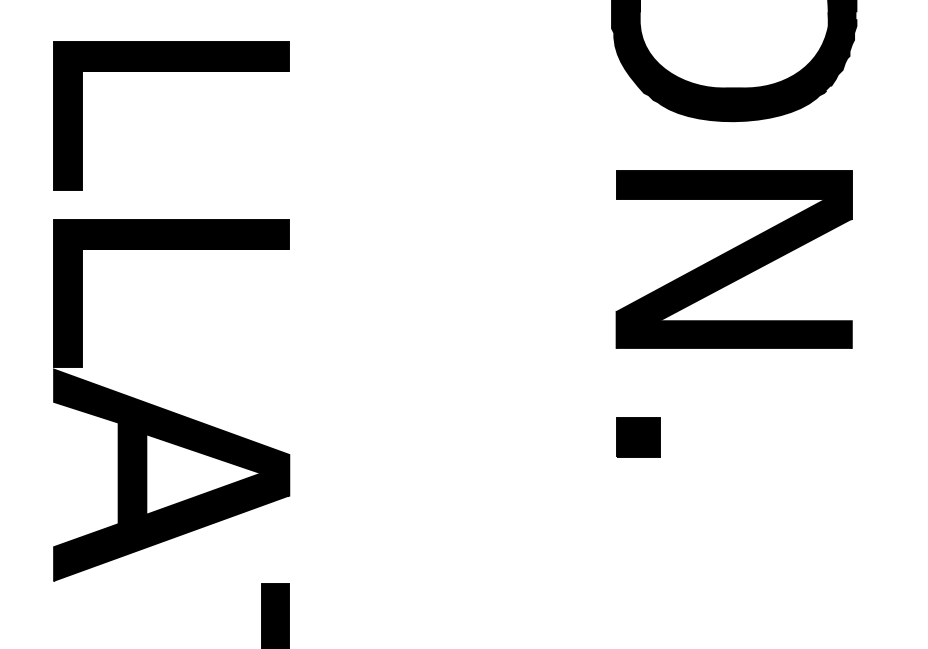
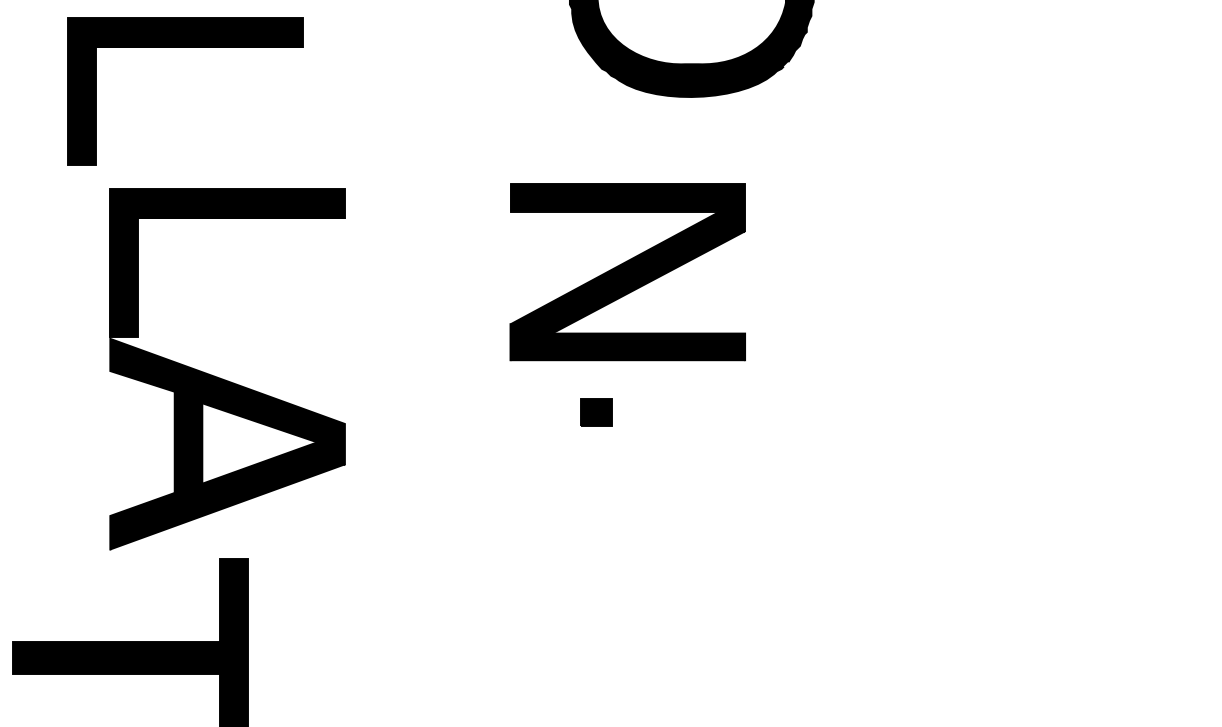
part: (171, 71) -> (185, 47), moved
part: (733, 260) -> (627, 272), moved
part: (169, 410) -> (225, 379), moved
part: (638, 437) -> (596, 412), size x0.7

